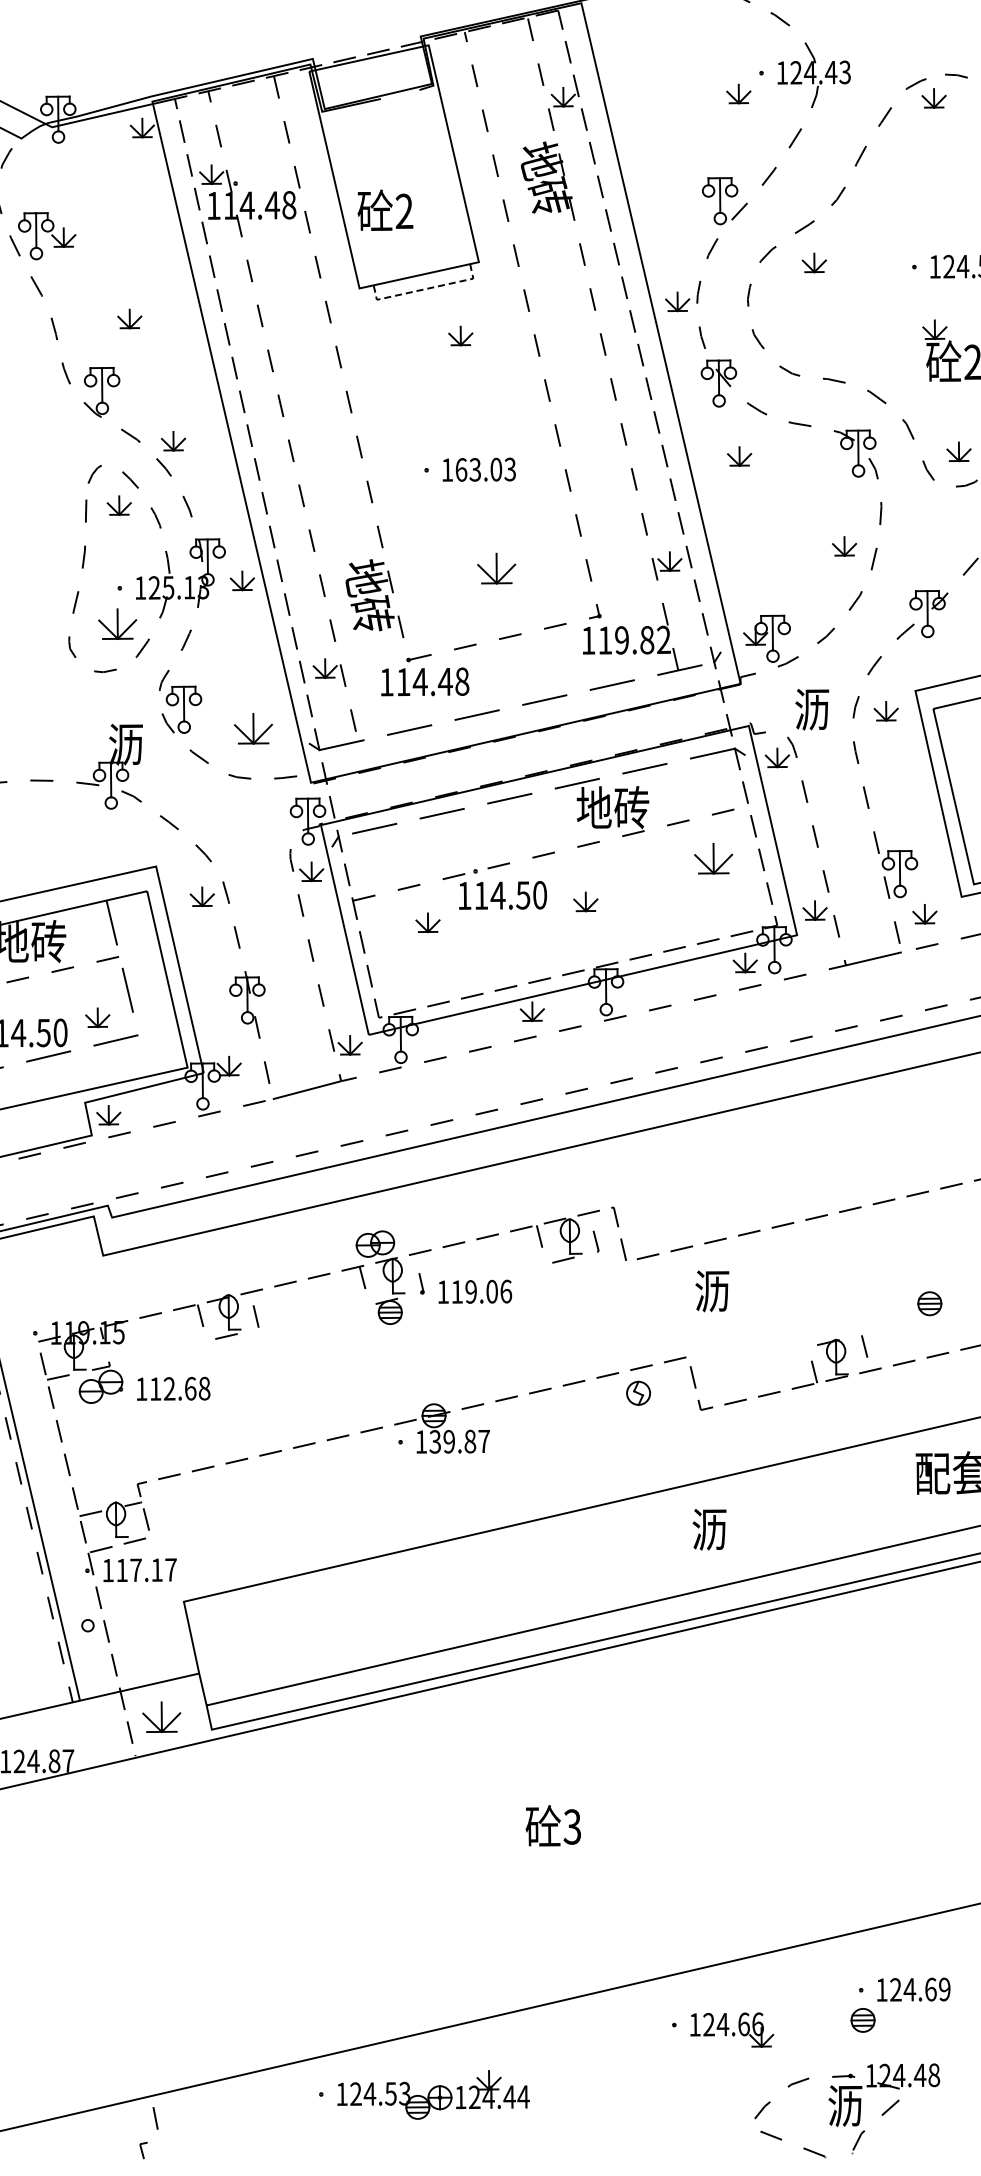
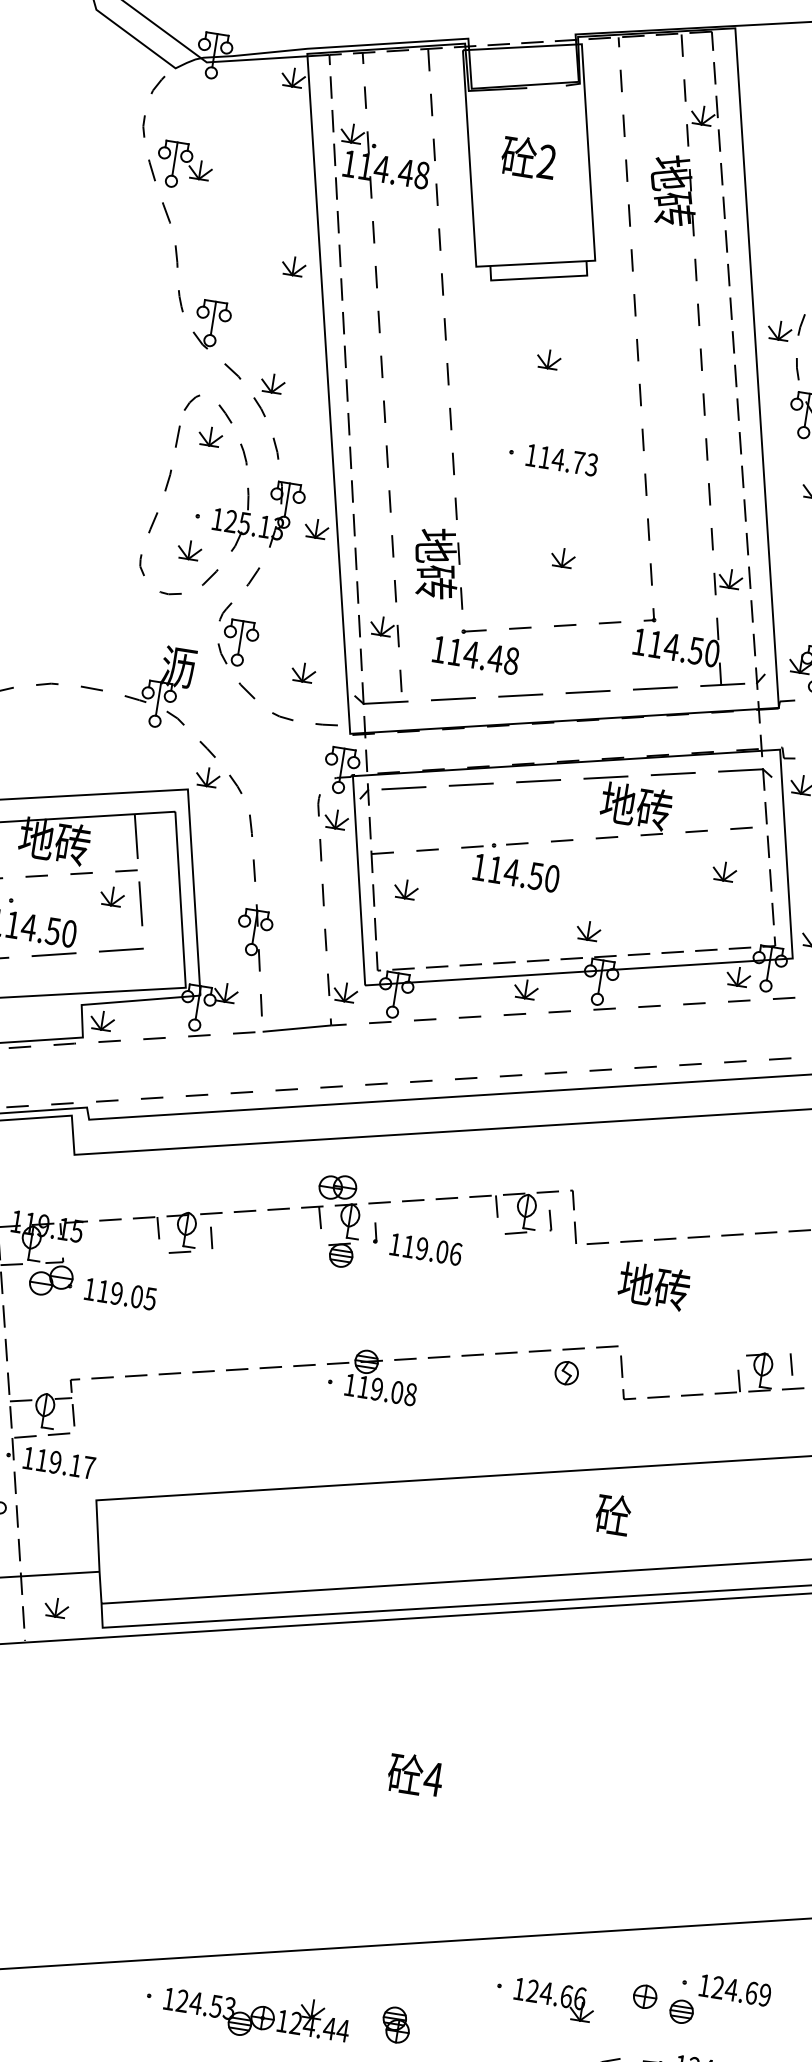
text: (385, 209) -> (529, 157), moved
line: (424, 289) -> (538, 278), dashed -> solid
part: (129, 318) -> (293, 265), moved
part: (460, 335) -> (548, 358), moved
text: (478, 469) -> (561, 459), 163.03 -> 114.73
part: (496, 568) -> (562, 557), size x0.62
part: (116, 623) -> (188, 549), size x0.62
text: (642, 639) -> (691, 649), 119.82 -> 114.50
part: (253, 728) -> (303, 672), size x0.62
part: (712, 858) -> (723, 871), size x0.62
part: (201, 896) -> (207, 776), moved
part: (585, 901) -> (588, 930), moved
part: (427, 922) -> (405, 889), moved
part: (97, 1017) -> (112, 896), moved
text: (712, 1290) -> (654, 1286), 沥 -> 地砖
text: (186, 1388) -> (133, 1295), 112.68 -> 119.05
text: (459, 1441) -> (386, 1390), 139.87 -> 119.08
text: (709, 1528) -> (613, 1514), 沥 -> 砼
text: (135, 1570) -> (54, 1462), 117.17 -> 119.17
part: (161, 1717) -> (56, 1607), size x0.62
text: (572, 1826) -> (433, 1778), 3 -> 4
part: (823, 2010) -> (645, 1995), added
part: (576, 2081) -> (396, 2024), added

